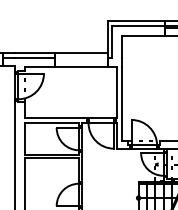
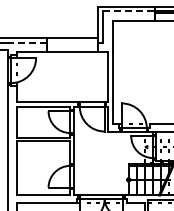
line: (138, 26) -> (128, 11), solid -> dashed
line: (35, 57) -> (27, 42), solid -> dashed

